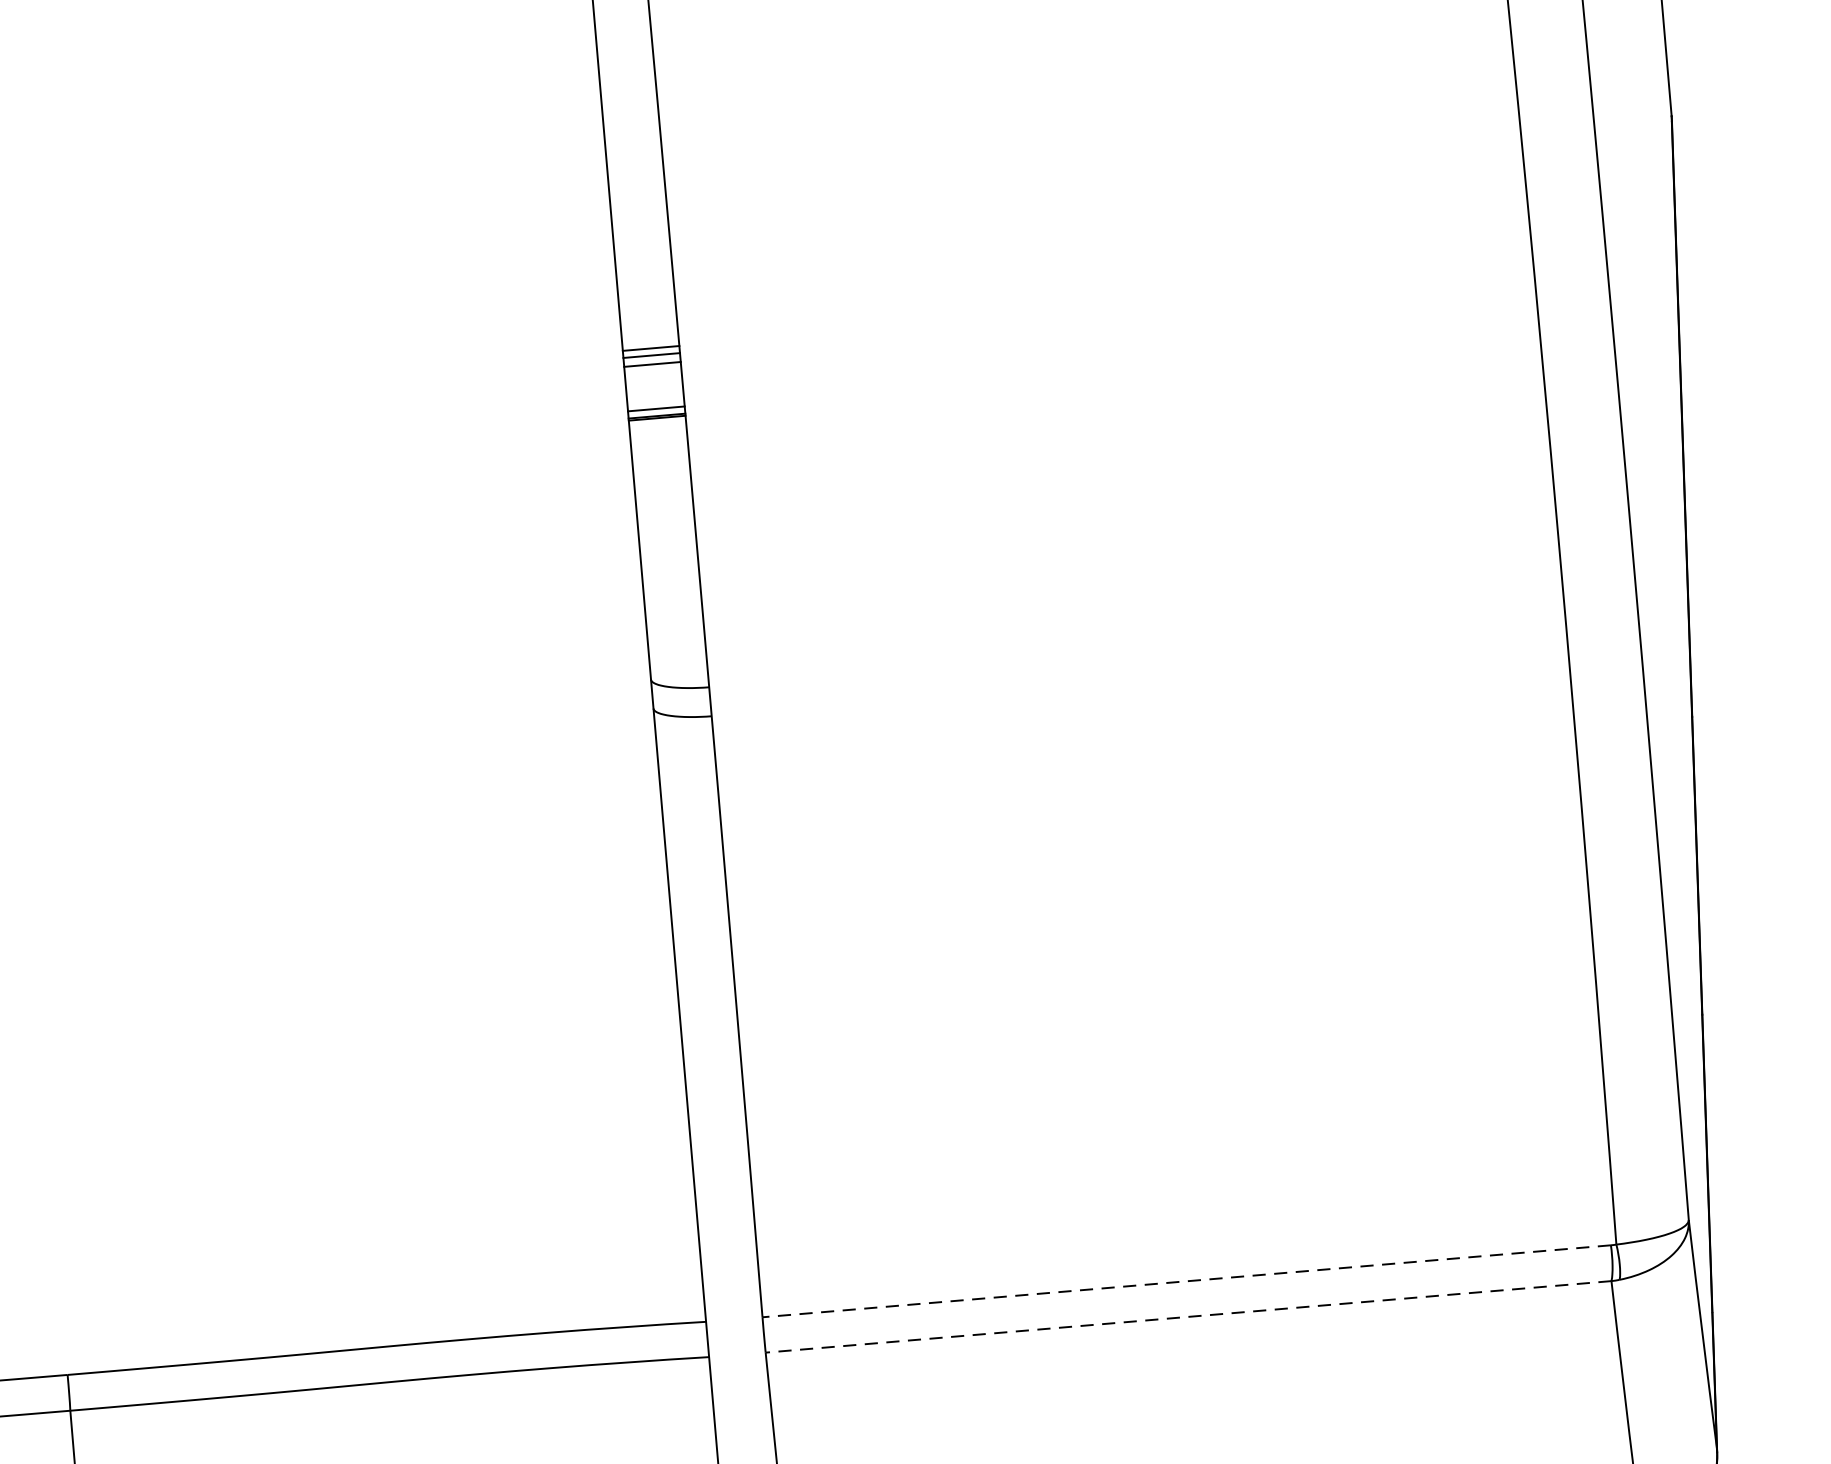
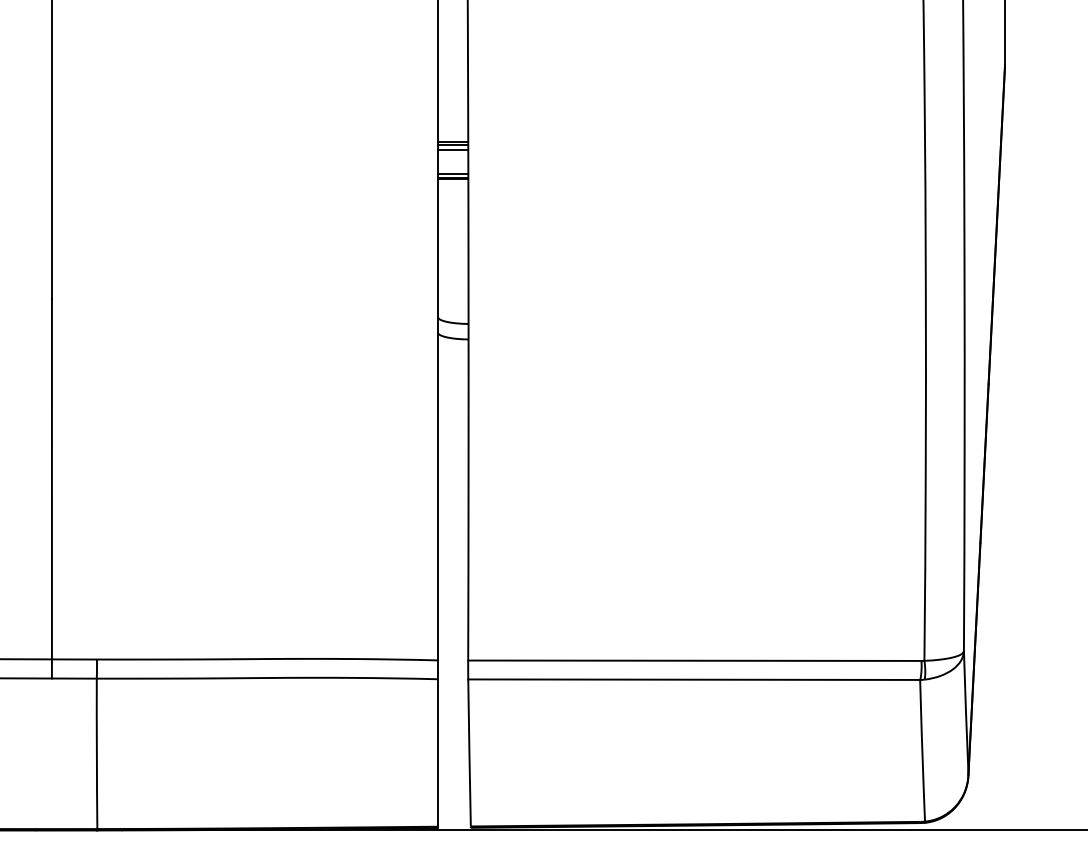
line: (1186, 1280) -> (694, 660), dashed -> solid
line: (1189, 1316) -> (694, 679), dashed -> solid

